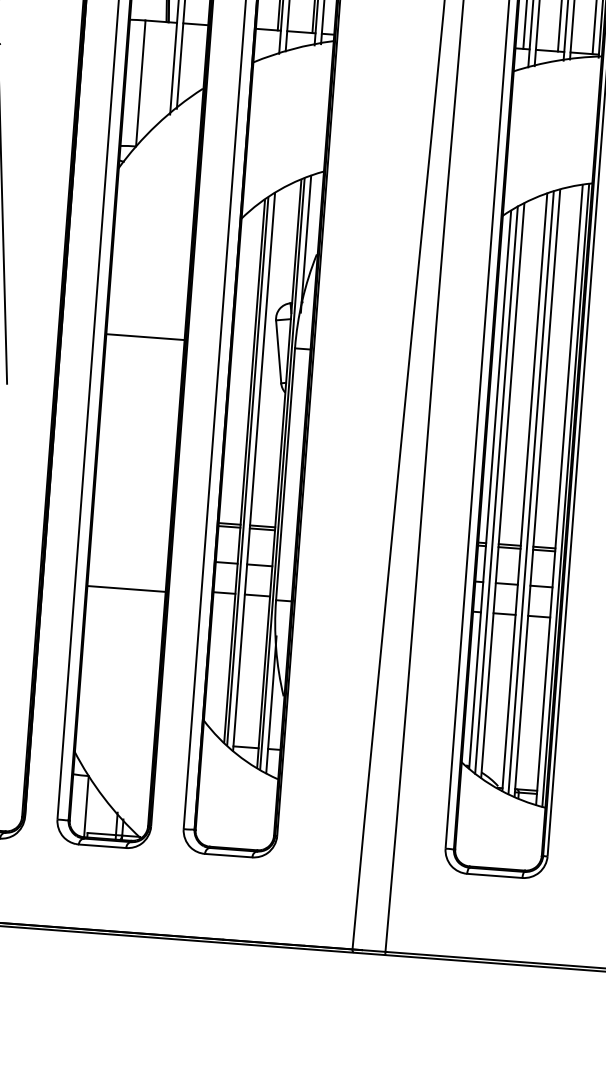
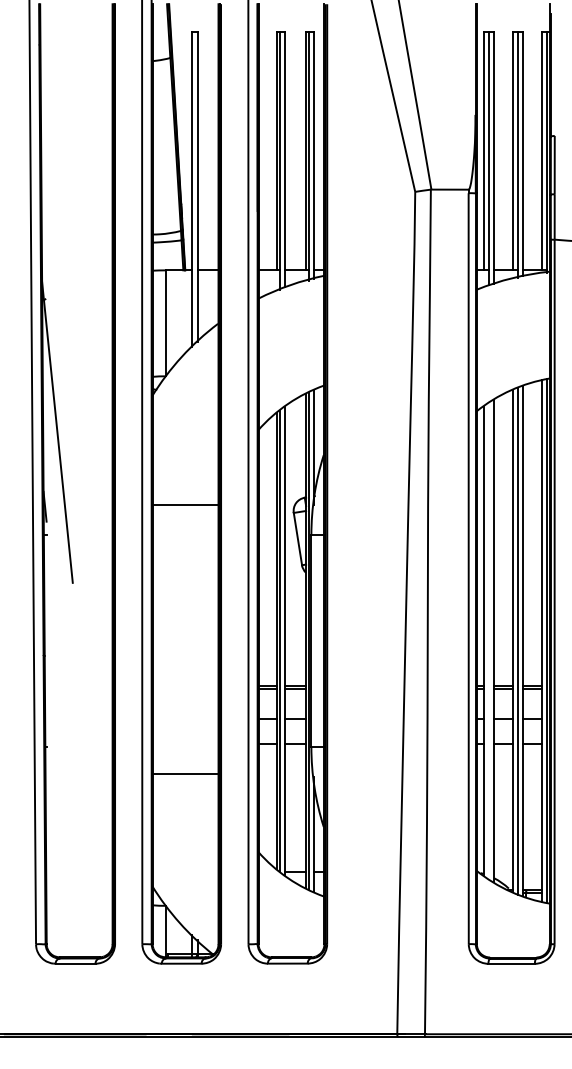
line: (145, 337) -> (185, 505), moved
line: (496, 489) -> (488, 640), removed
line: (126, 588) -> (185, 773), moved

